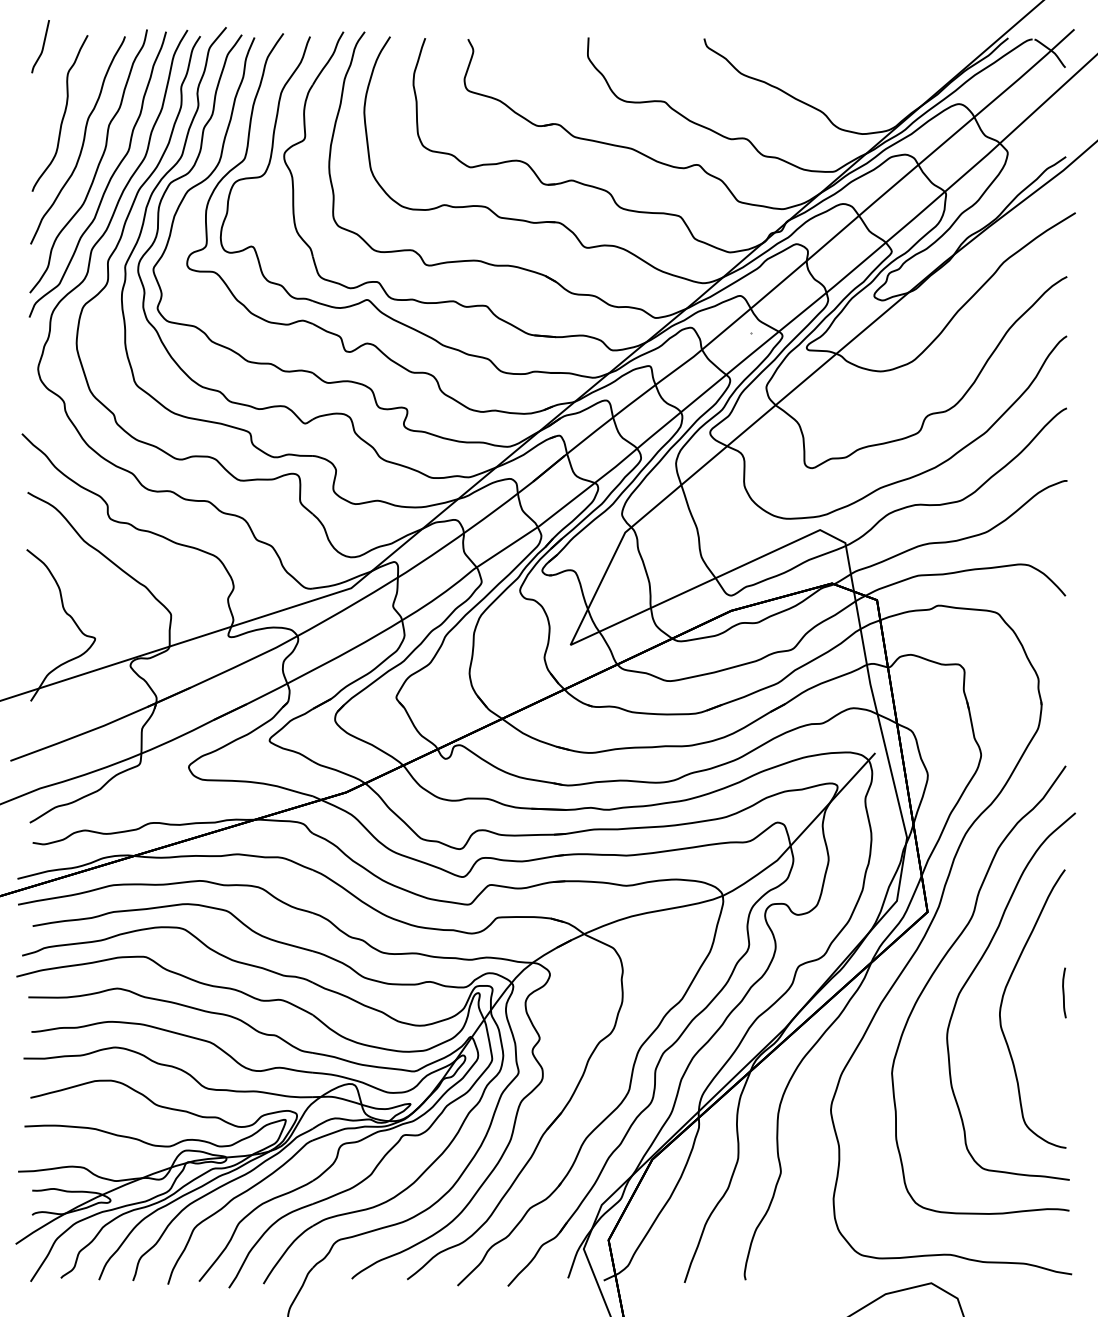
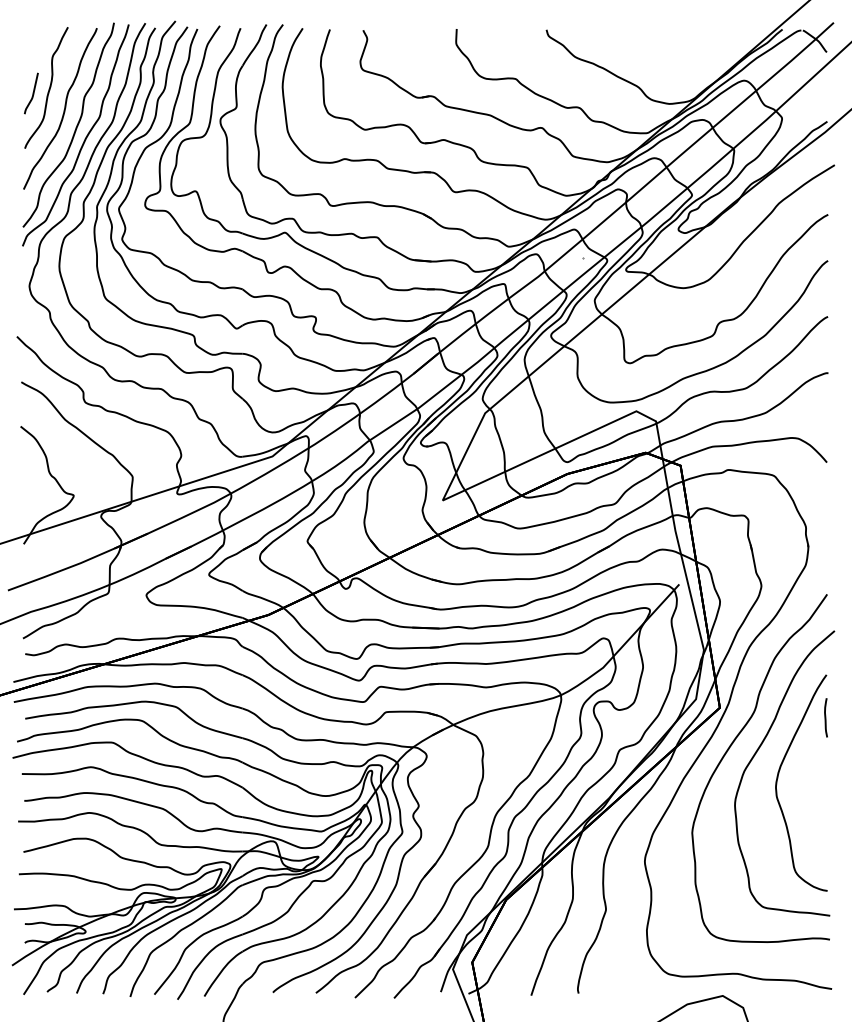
curve: (42, 46) -> (32, 93), moved
curve: (1064, 992) -> (826, 717), moved

